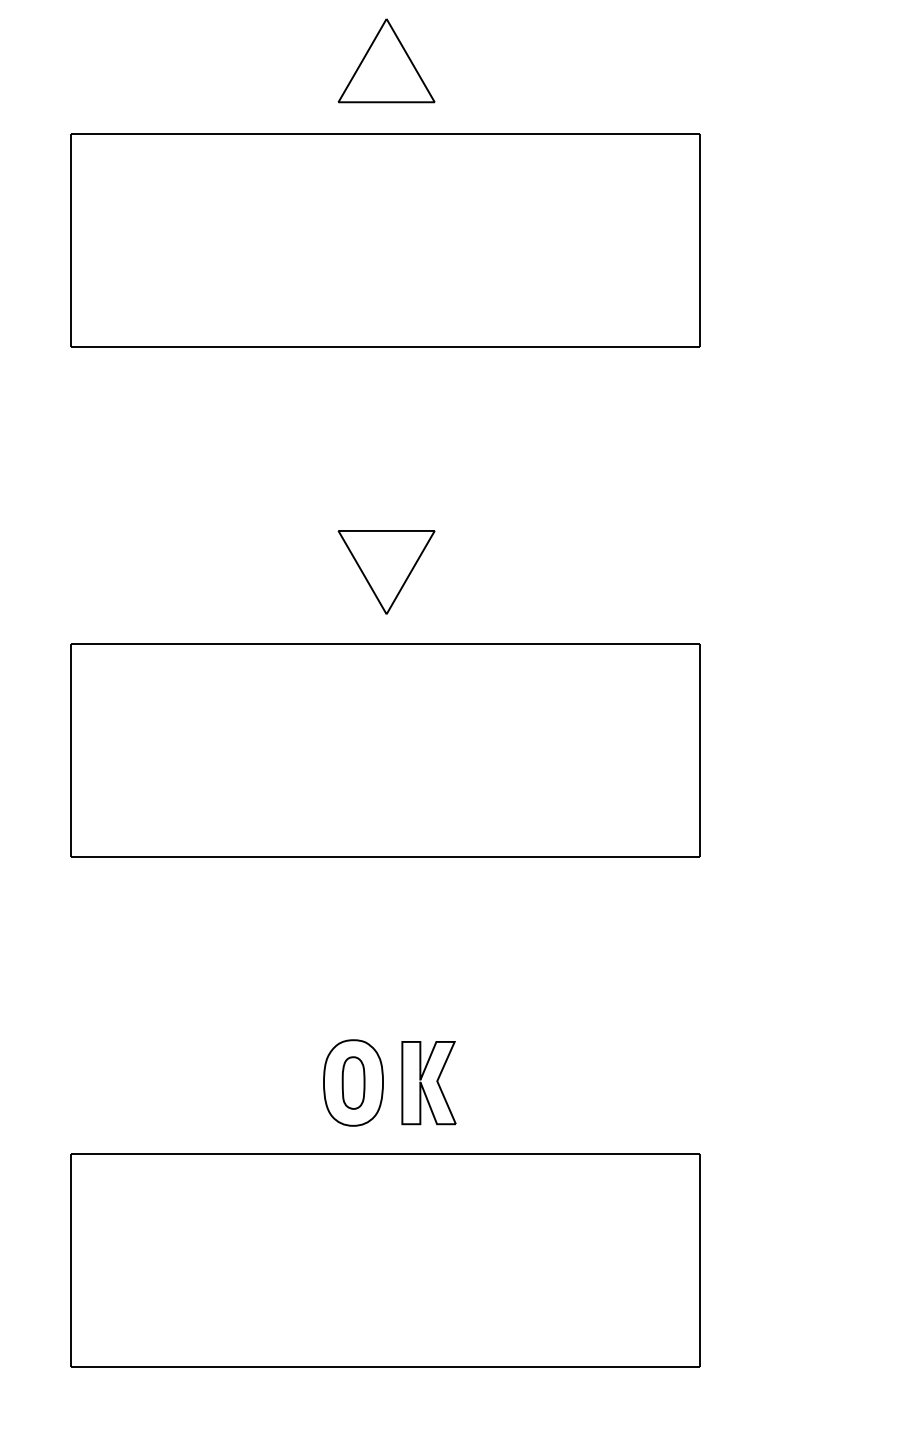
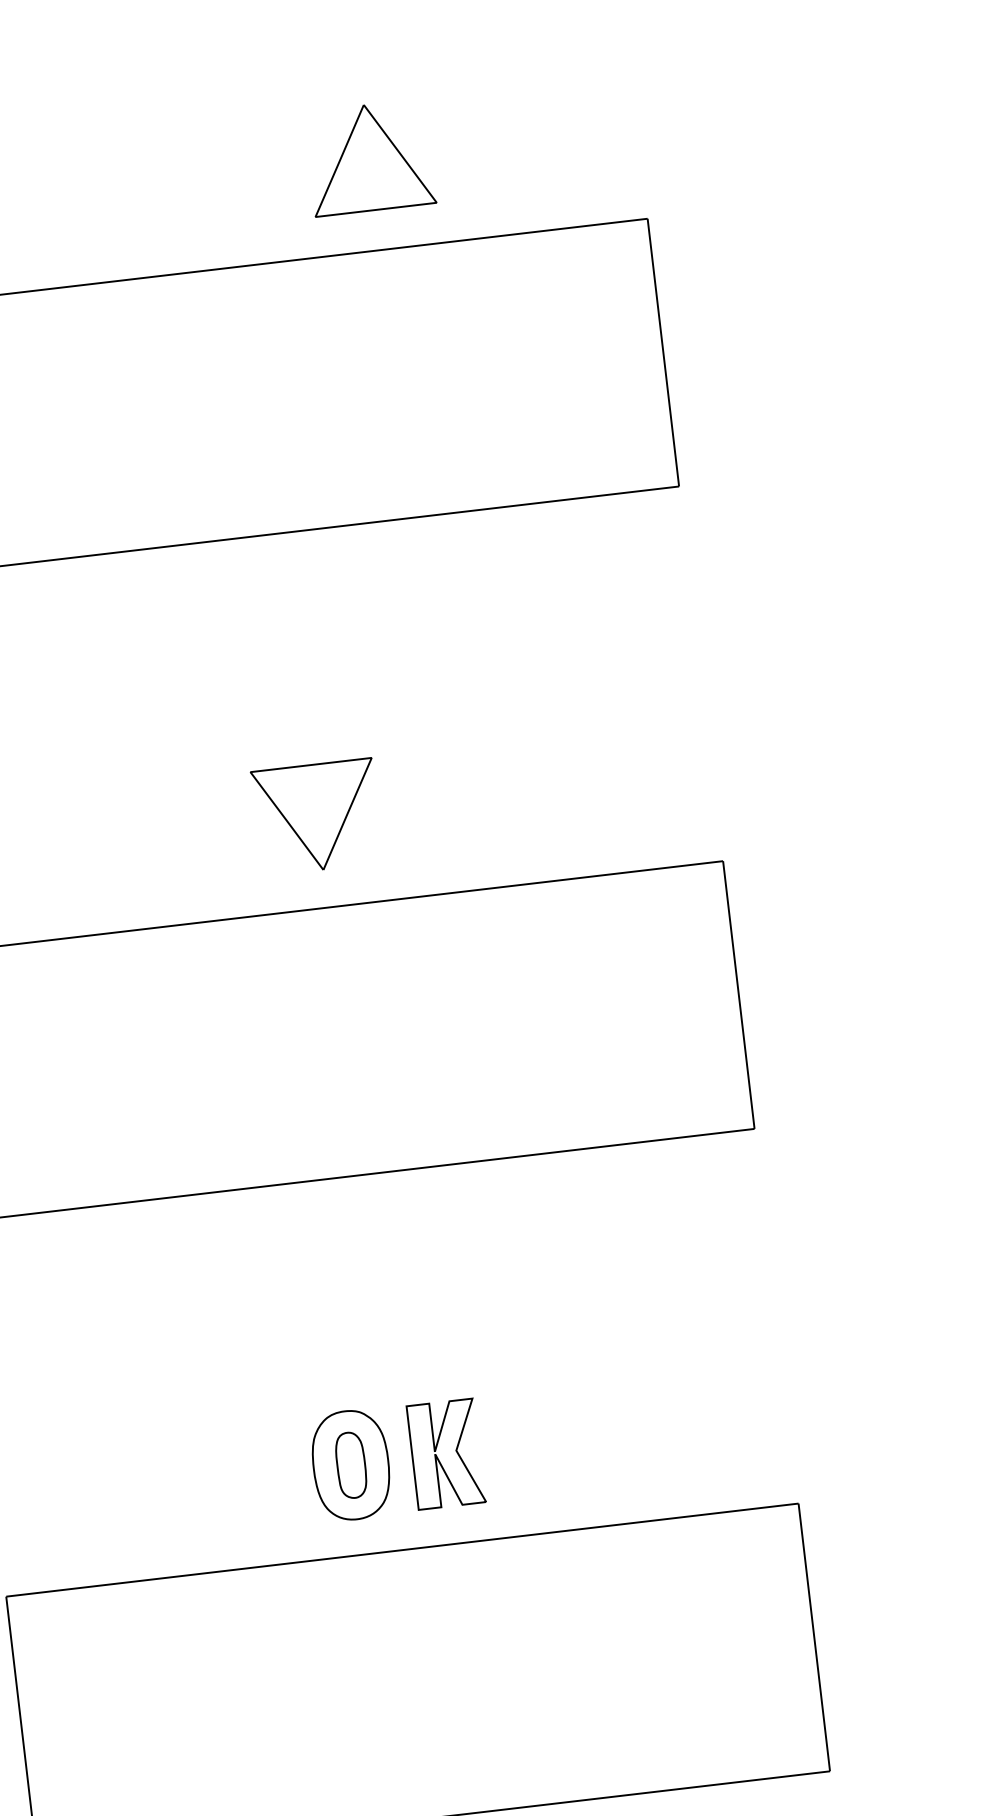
part: (386, 60) -> (369, 157), moved

